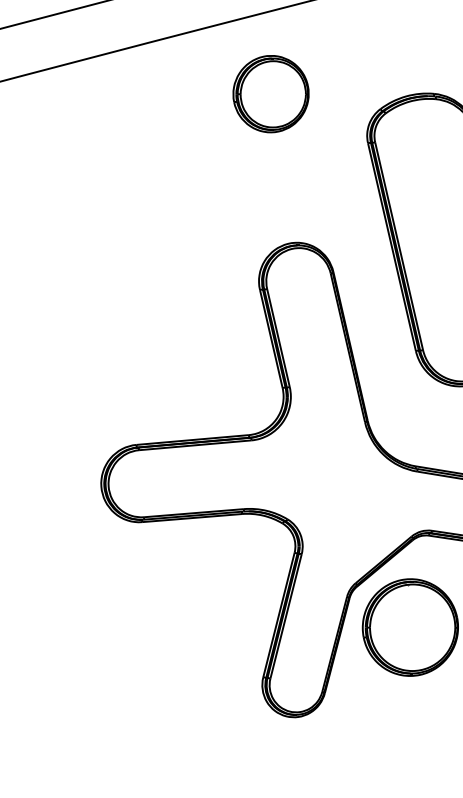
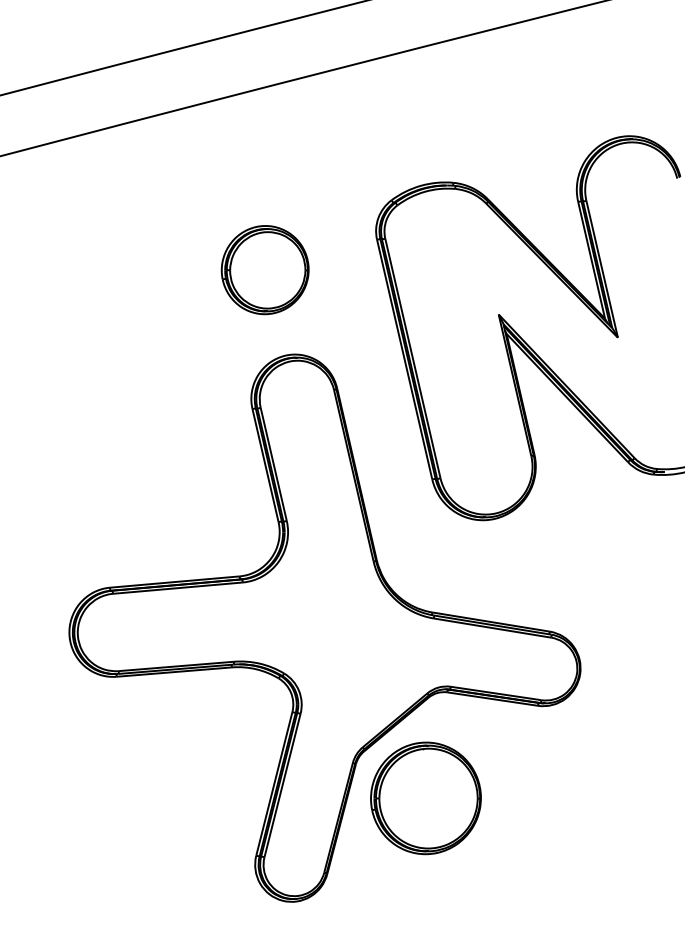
part: (270, 94) -> (264, 270), moved

